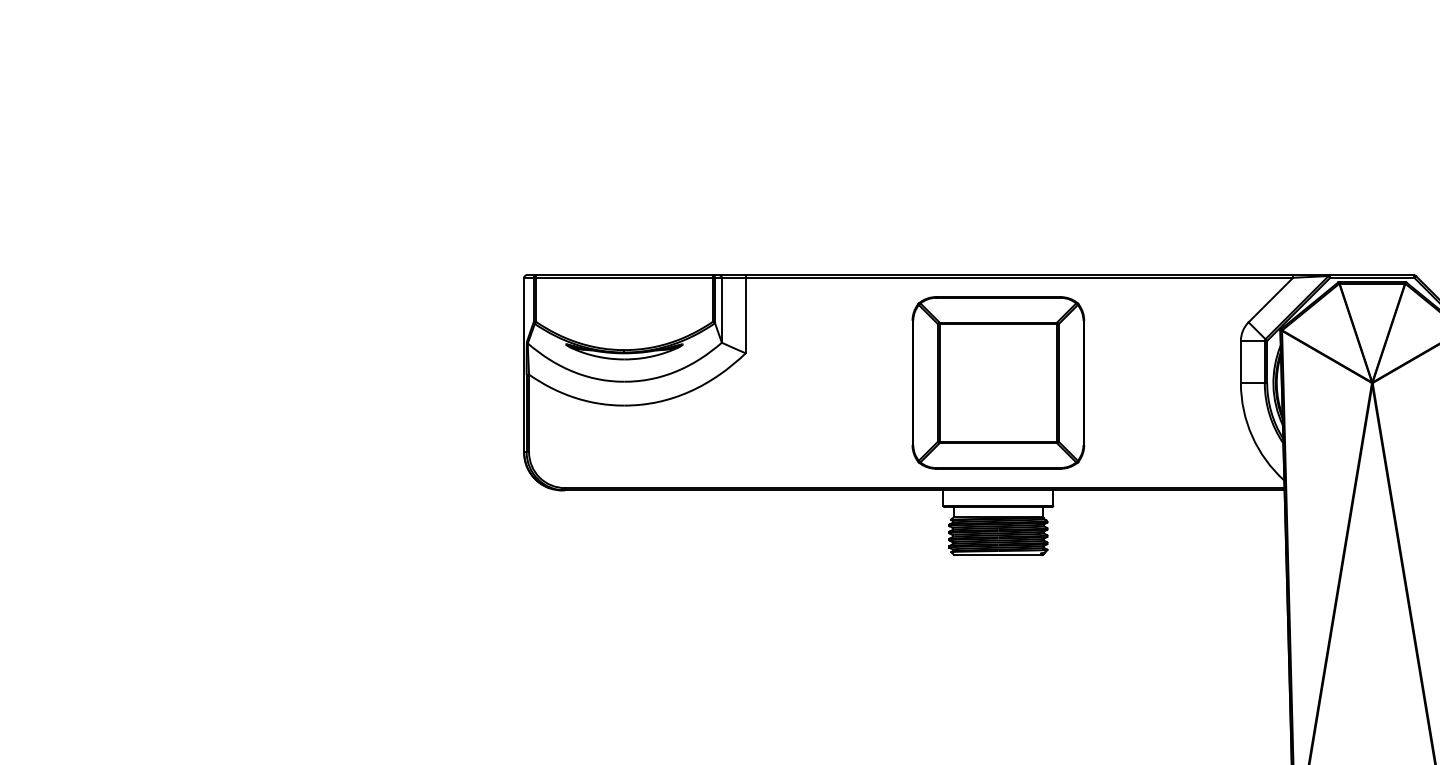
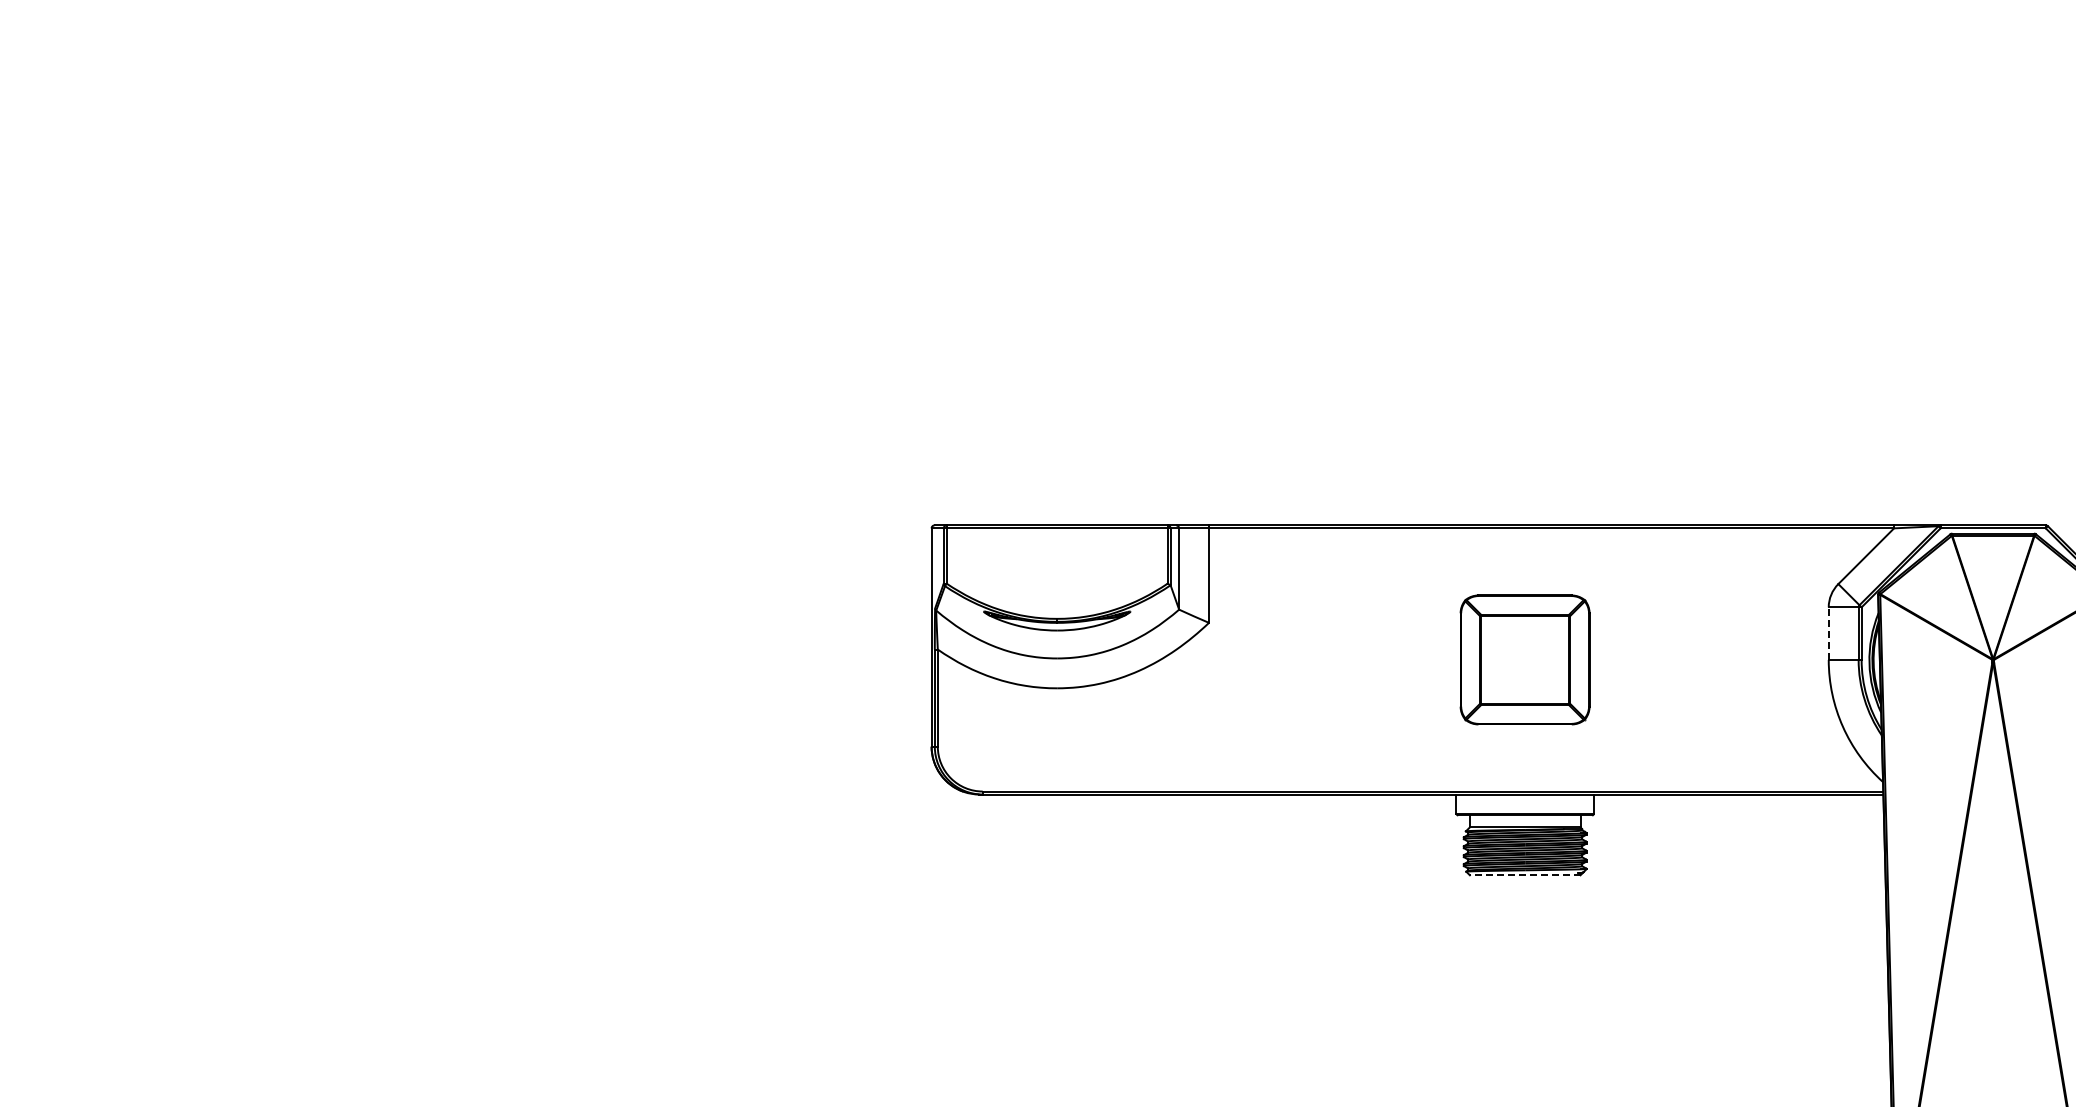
line: (1240, 361) -> (1828, 633), solid -> dashed
part: (997, 382) -> (1524, 659), size x0.6
line: (997, 555) -> (1524, 875), solid -> dashed

